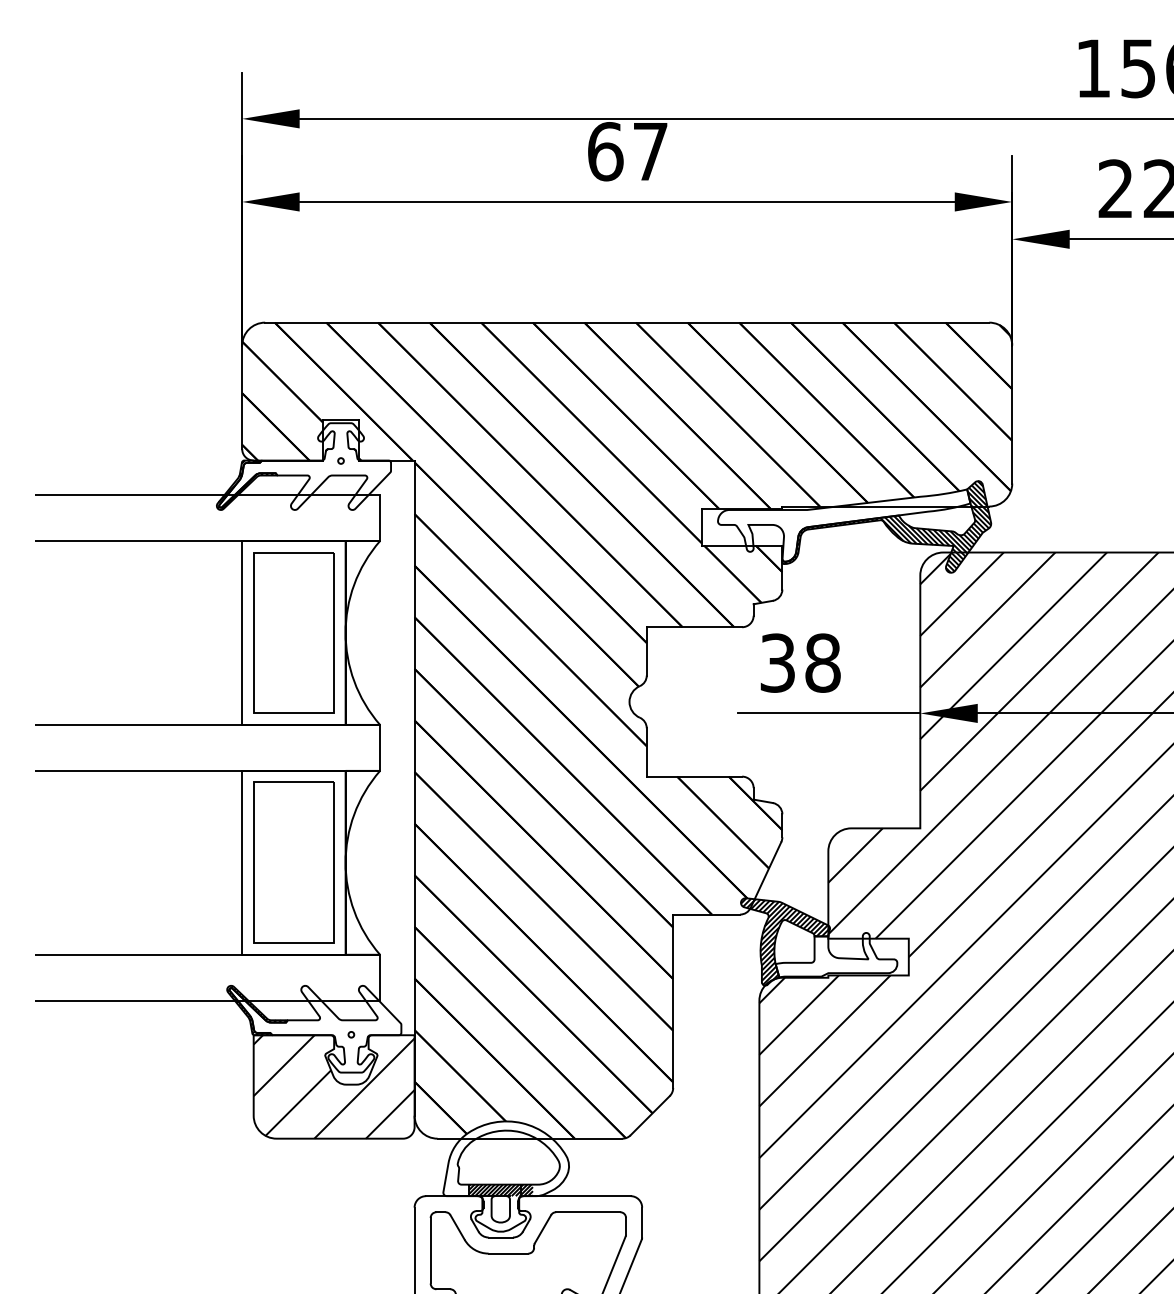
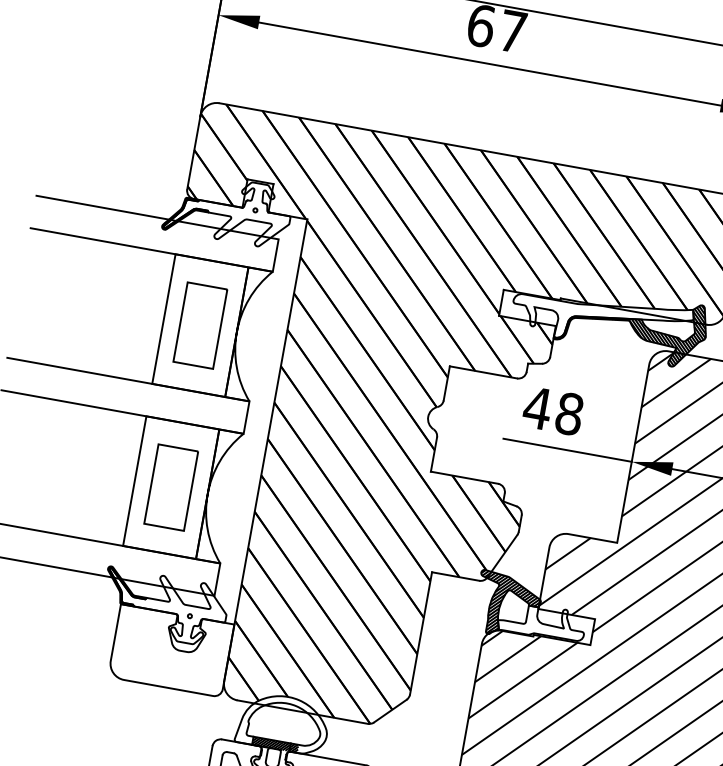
part: (293, 632) -> (200, 325), size x0.7
text: (777, 662) -> (537, 407), 38 -> 48
part: (293, 862) -> (170, 487), size x0.7
hatch: (333, 1086) -> (170, 650), removed

